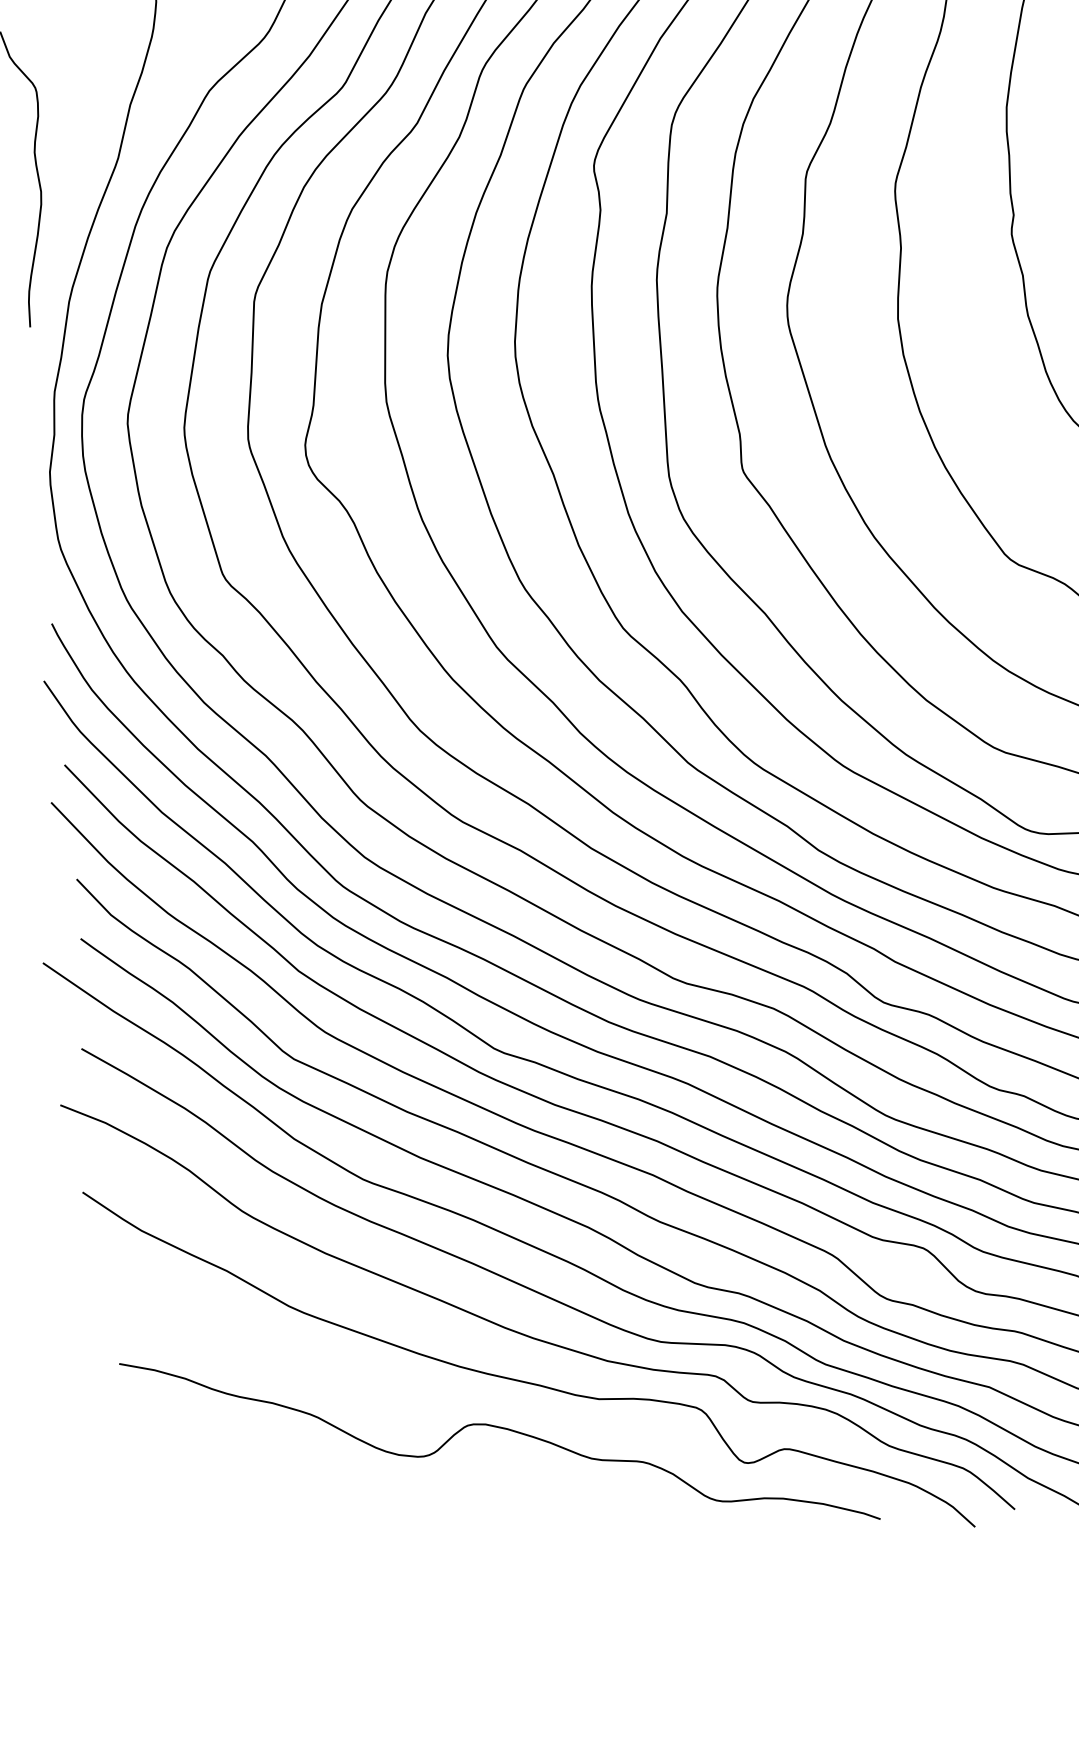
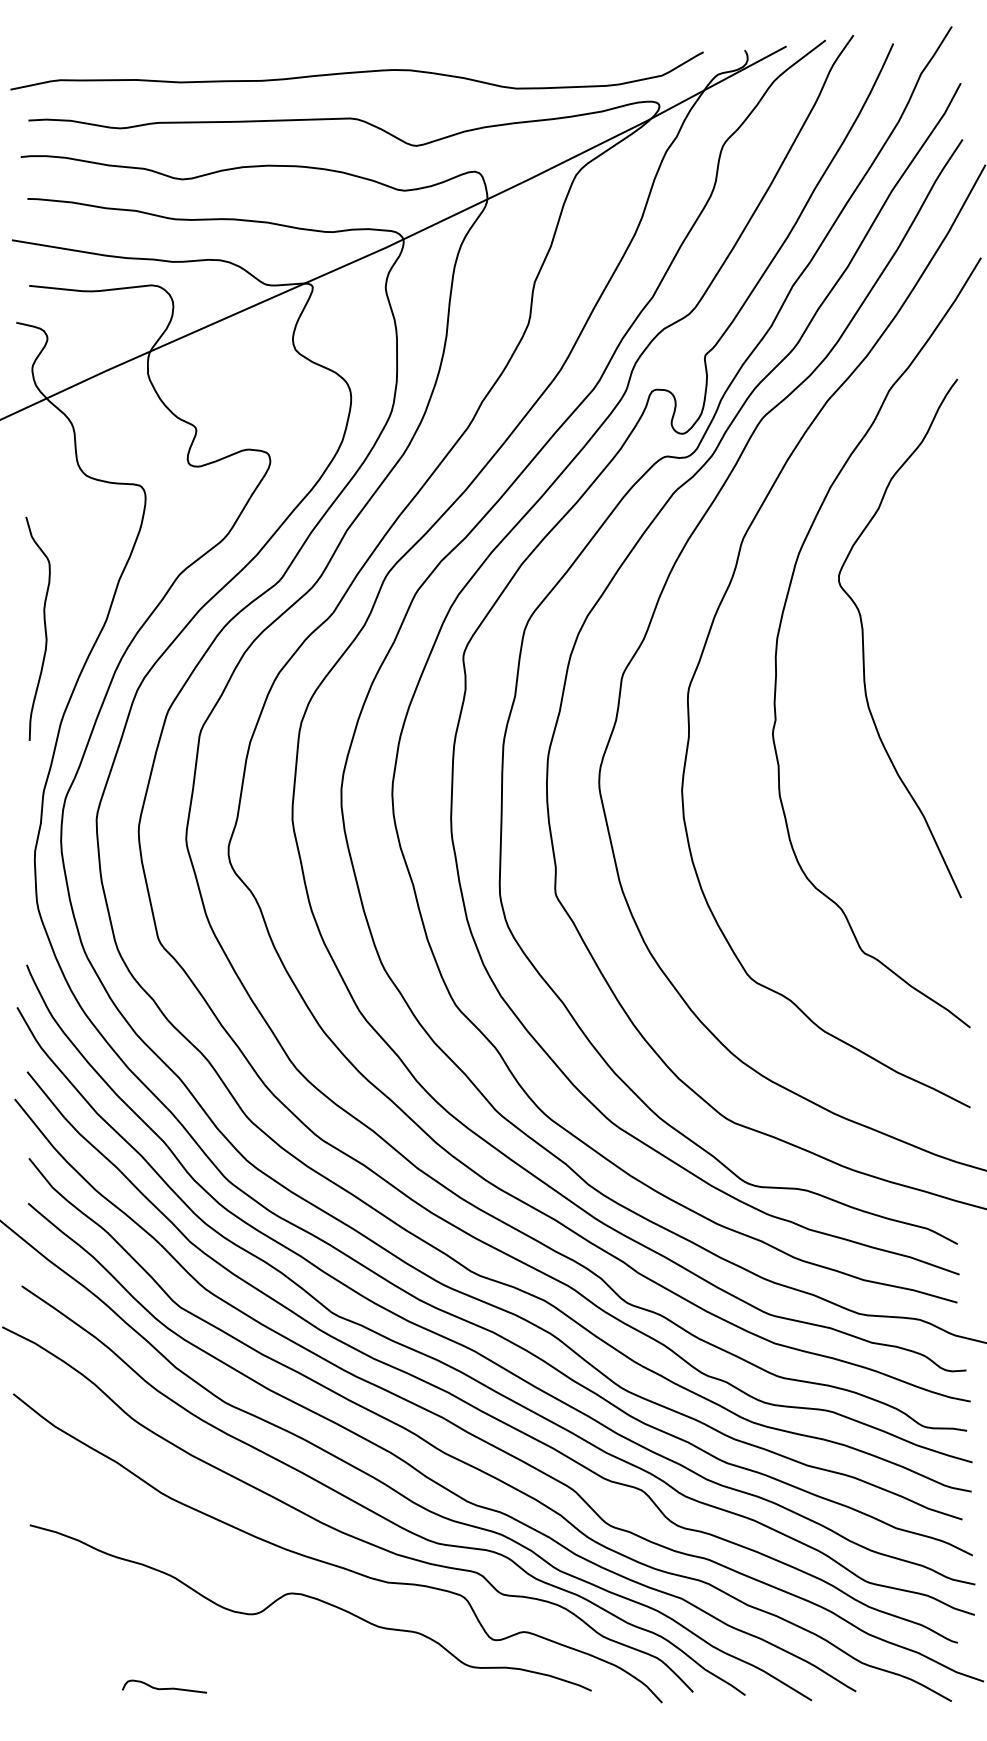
curve: (315, 1564) -> (164, 1688), added

